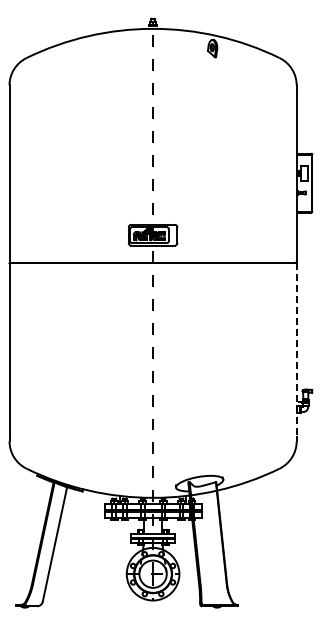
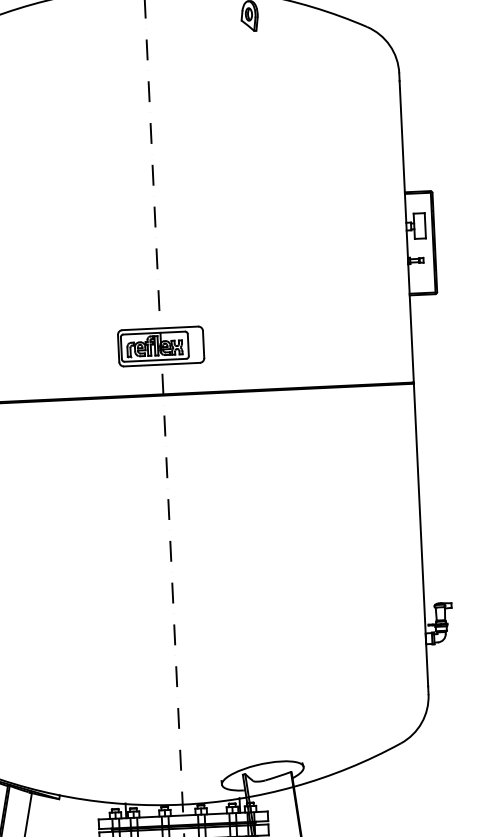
line: (296, 350) -> (420, 535), dashed -> solid

